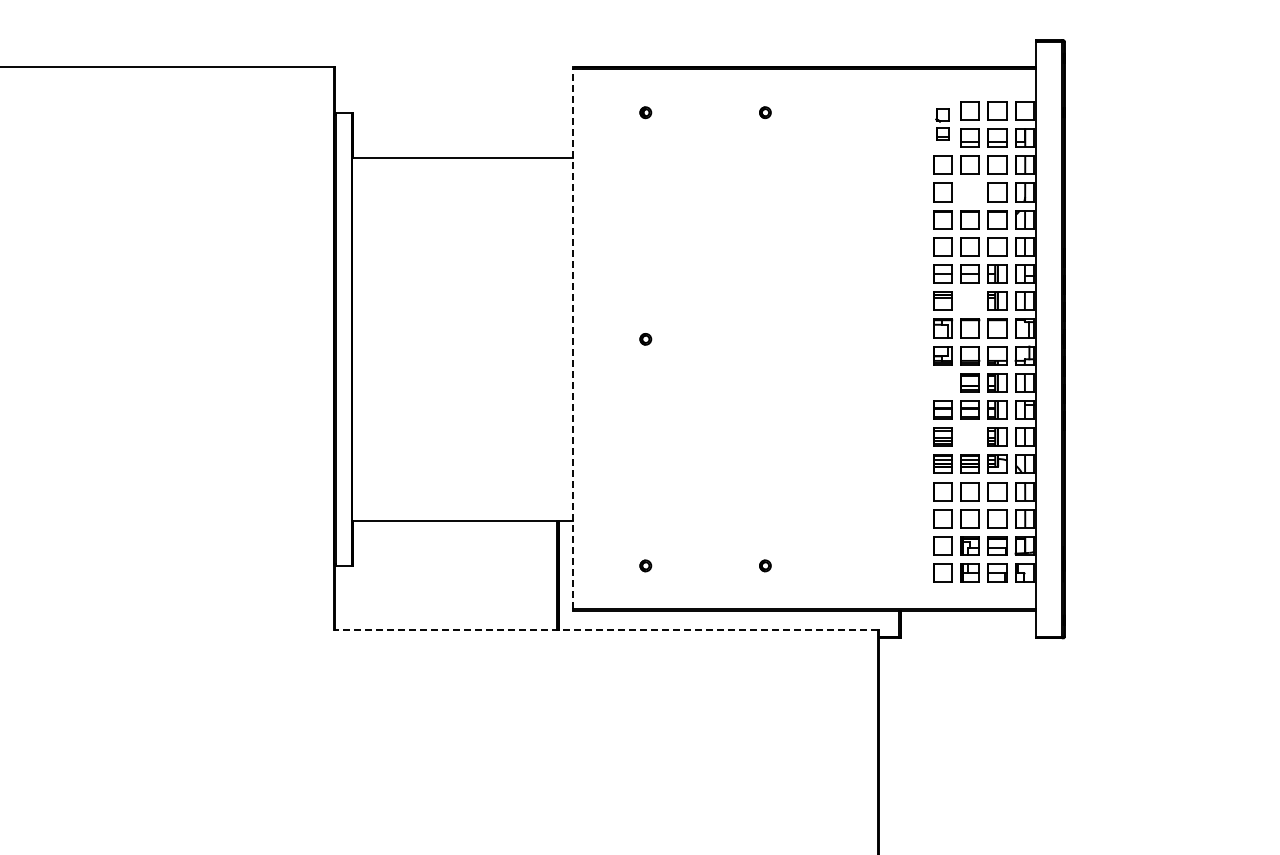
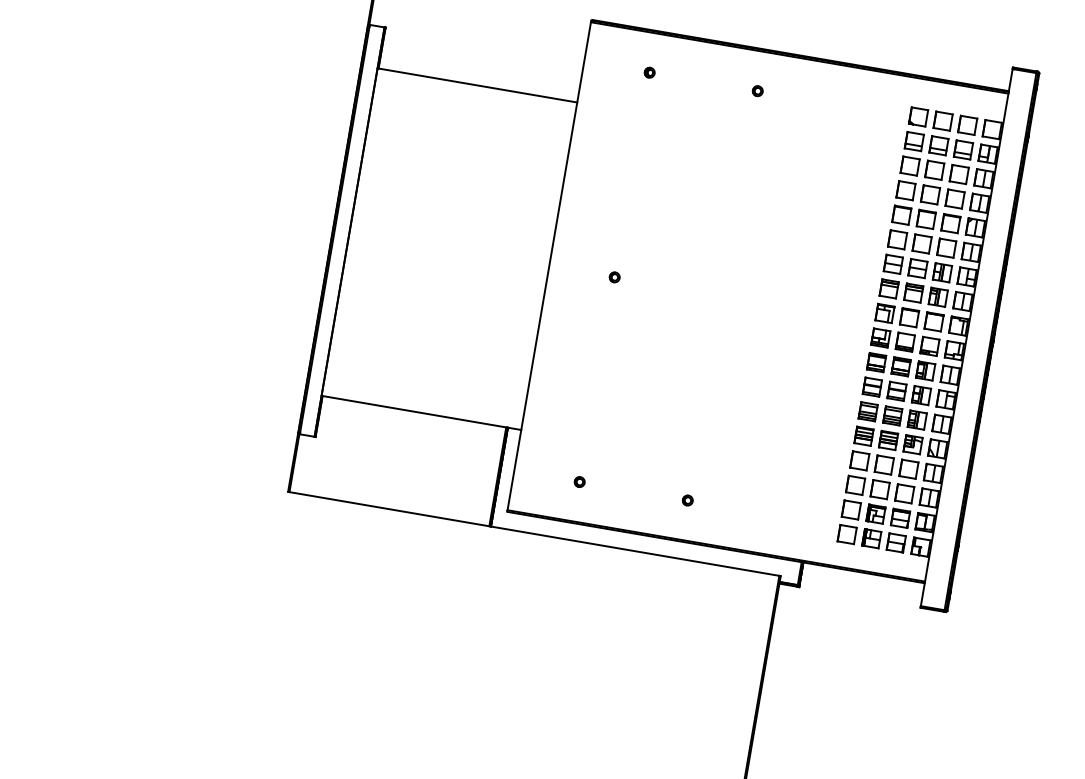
part: (942, 124) -> (915, 129), size x1.43
part: (969, 192) -> (929, 194), added
part: (969, 300) -> (913, 292), added
line: (573, 338) -> (549, 265), dashed -> solid
part: (942, 382) -> (876, 362), added
part: (969, 436) -> (892, 415), added
line: (605, 630) -> (533, 534), dashed -> solid

